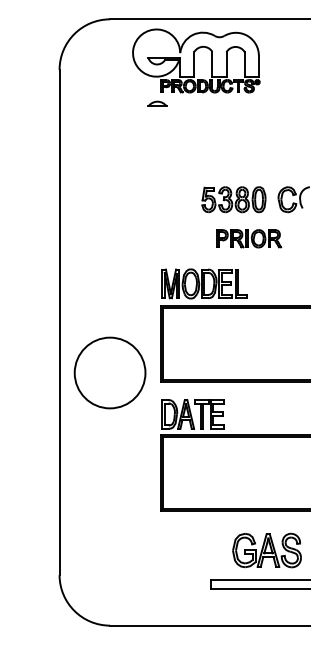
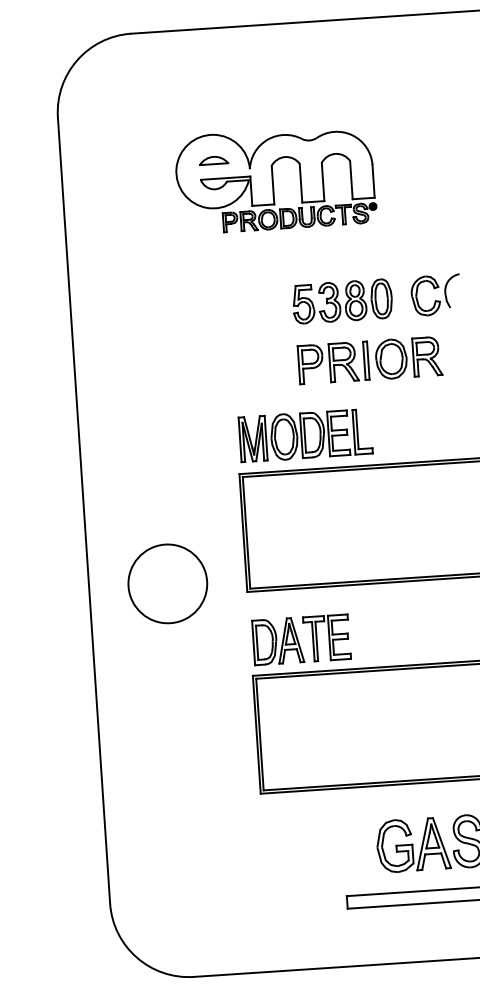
part: (196, 60) -> (275, 179), moved
part: (248, 238) -> (369, 360), size x1.43
circle: (109, 372) -> (166, 583), size x0.71

